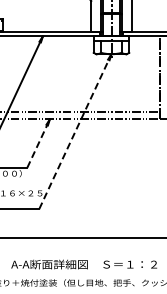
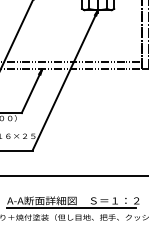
line: (75, 131) -> (65, 80), dashed -> solid
line: (38, 143) -> (31, 91), dashed -> solid
line: (82, 272) -> (71, 208), added

